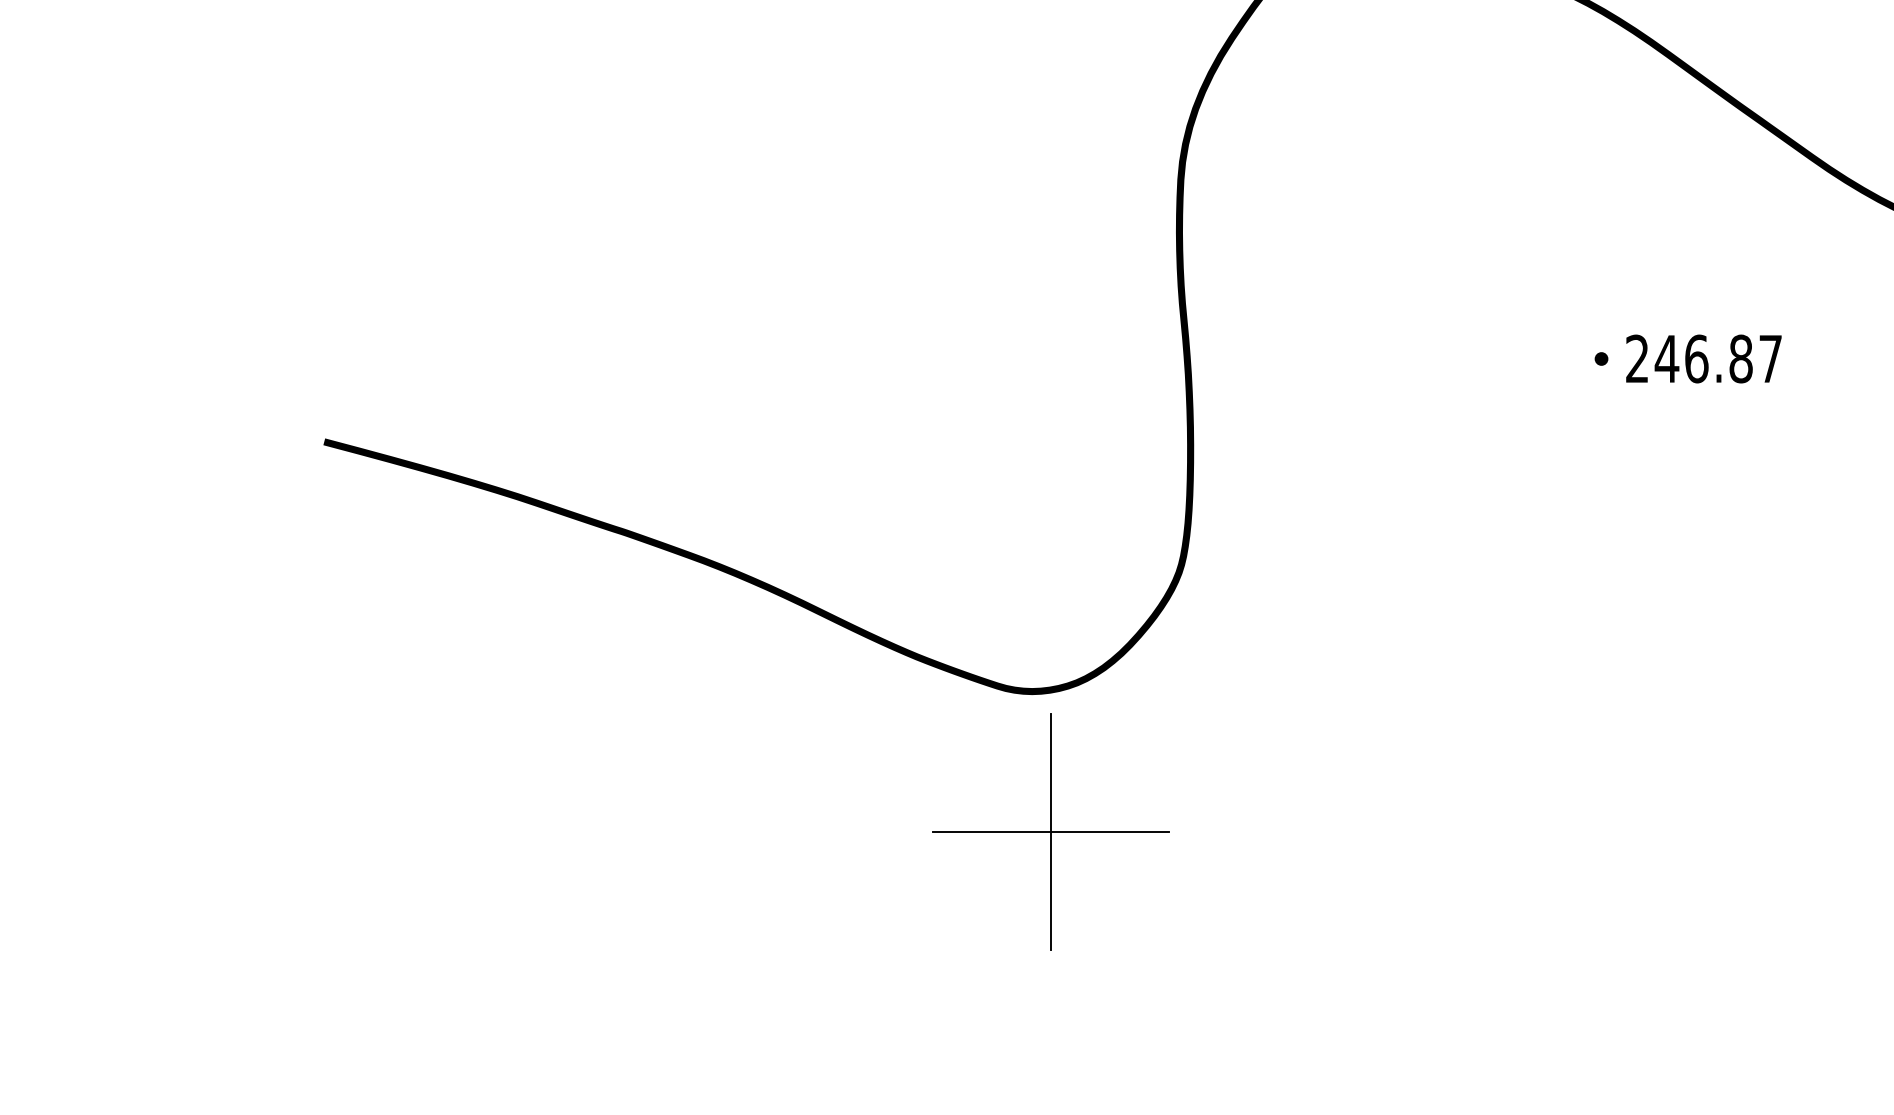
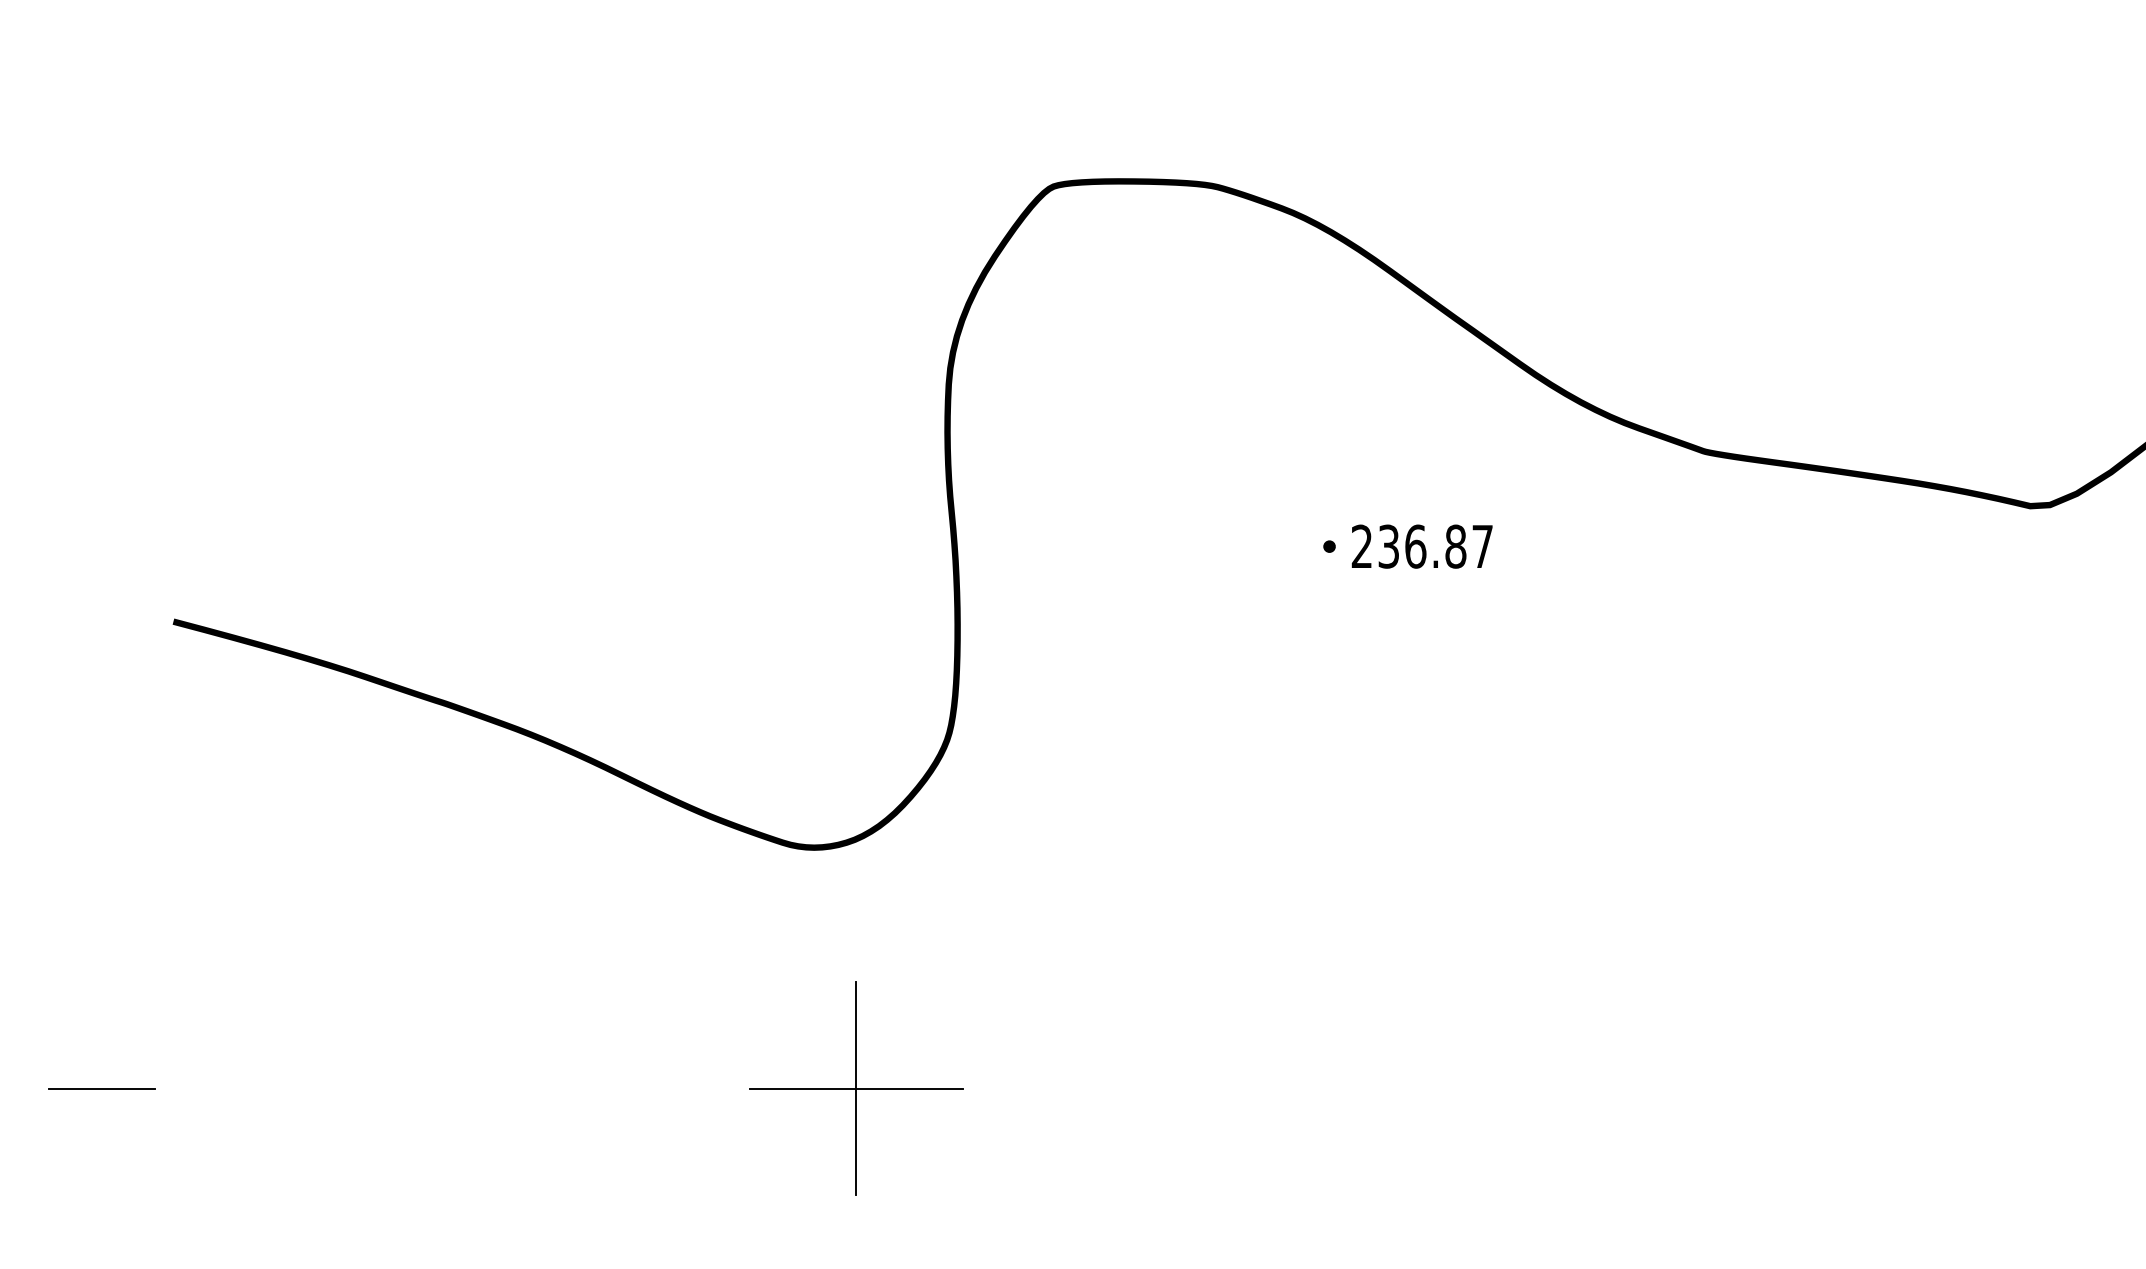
text: (1666, 358) -> (1388, 546), 246.87 -> 236.87
part: (1051, 831) -> (856, 1088), moved
line: (244, 957) -> (101, 1088), added

